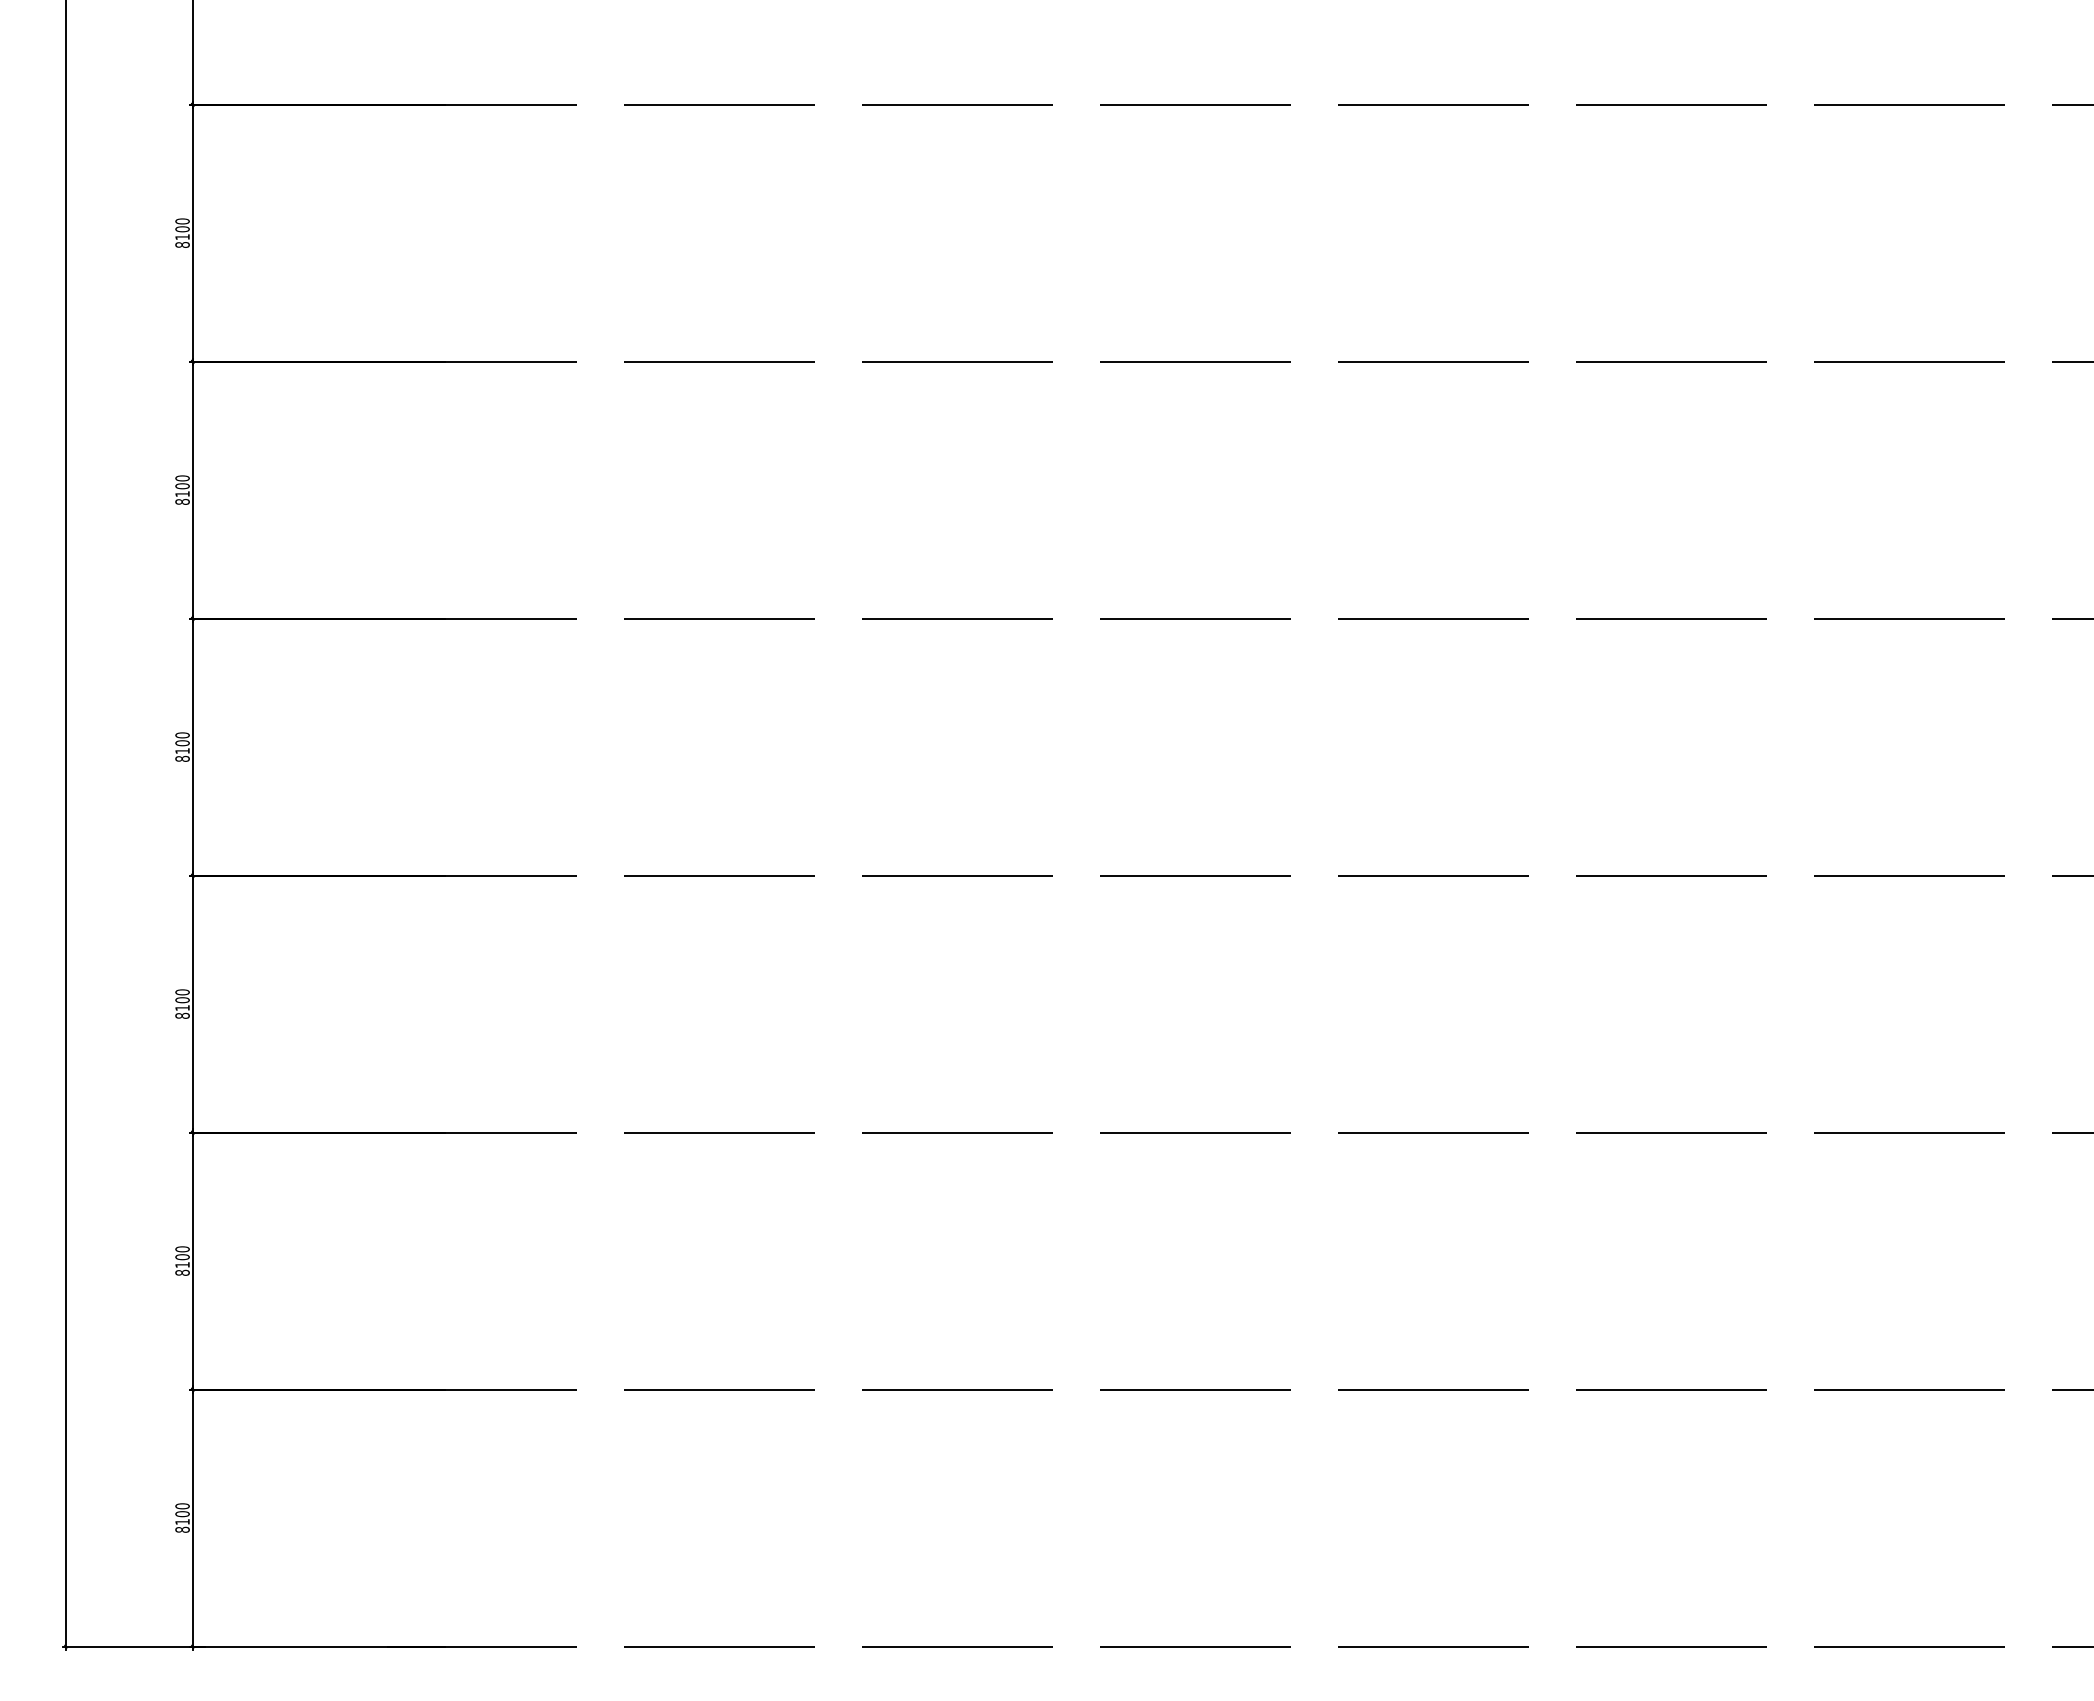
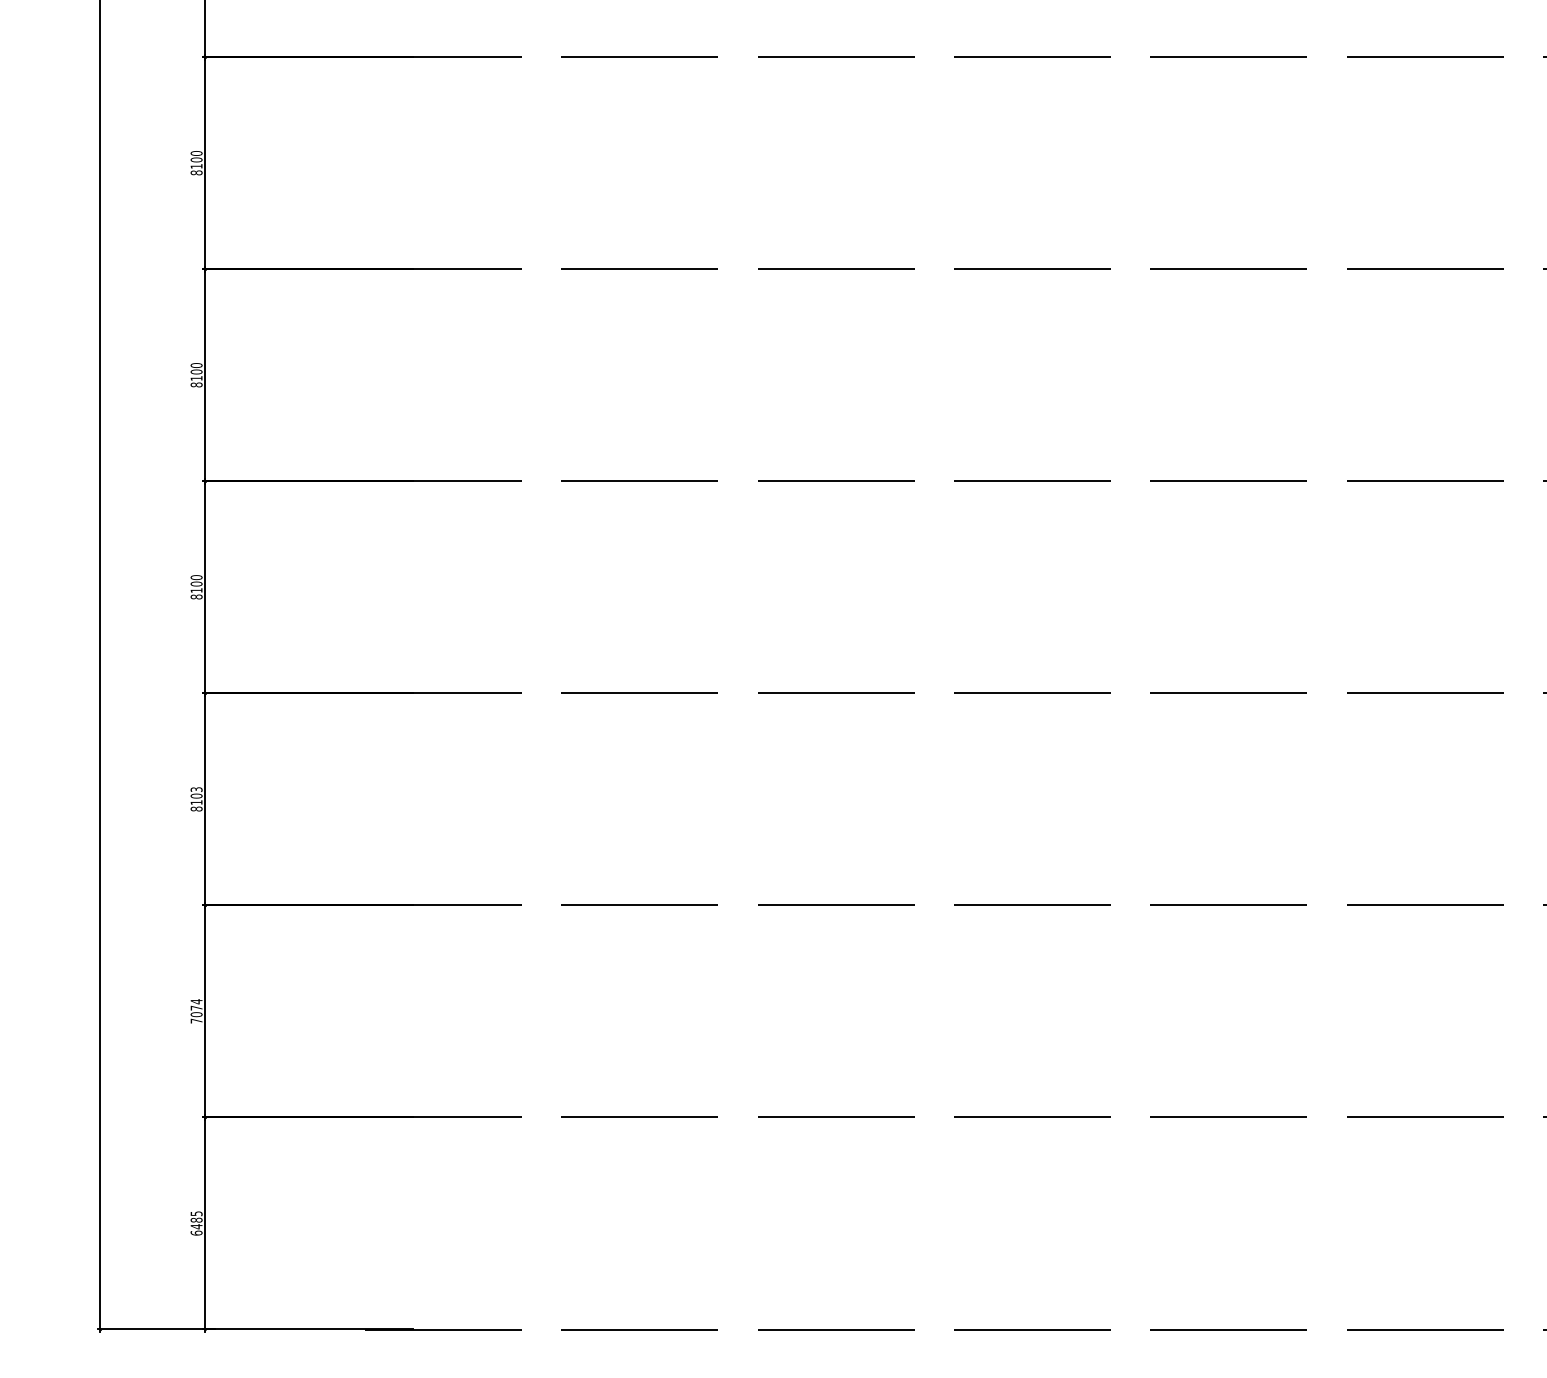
text: (182, 992) -> (196, 789), 8100 -> 8103
text: (182, 1260) -> (196, 1010), 8100 -> 7074
text: (182, 1517) -> (196, 1222), 8100 -> 6485

